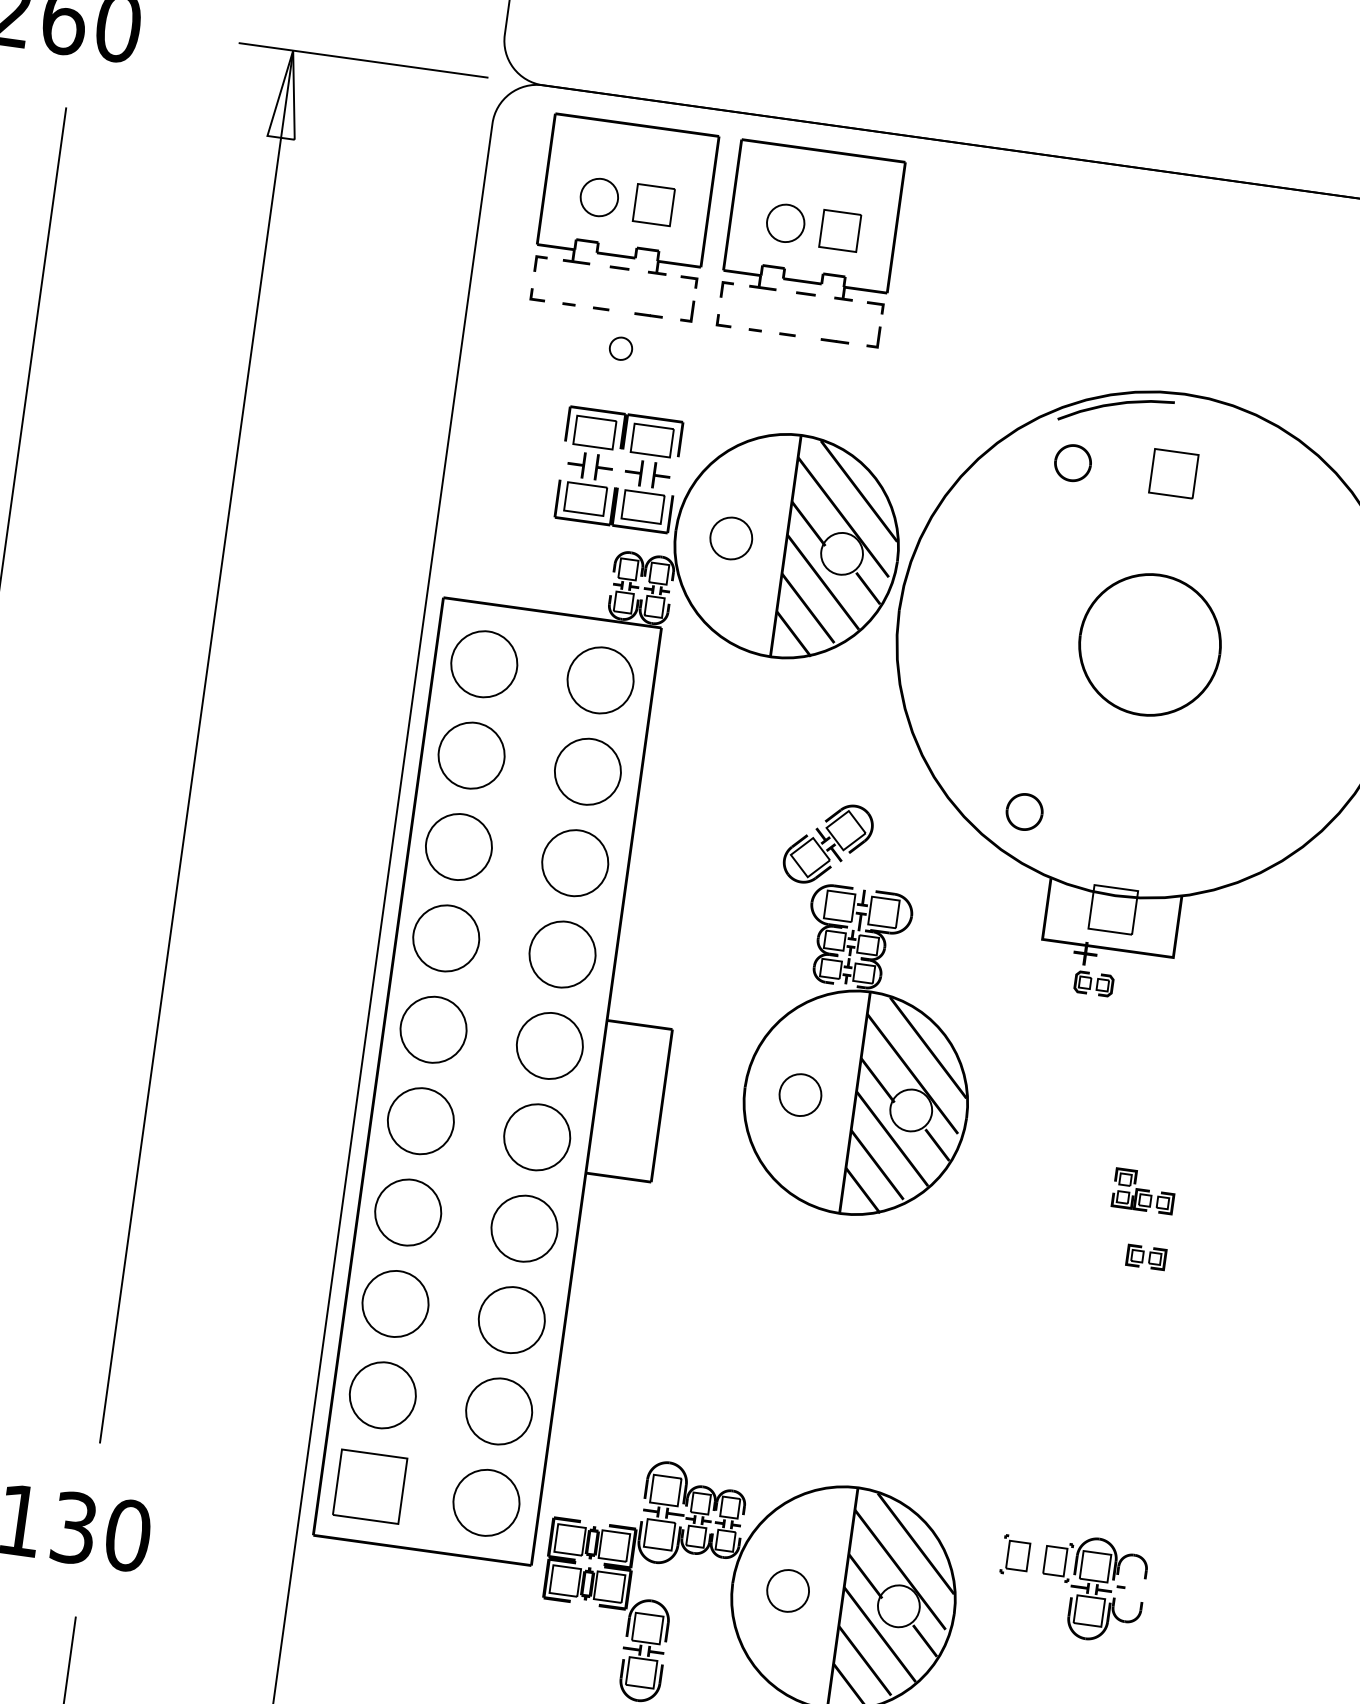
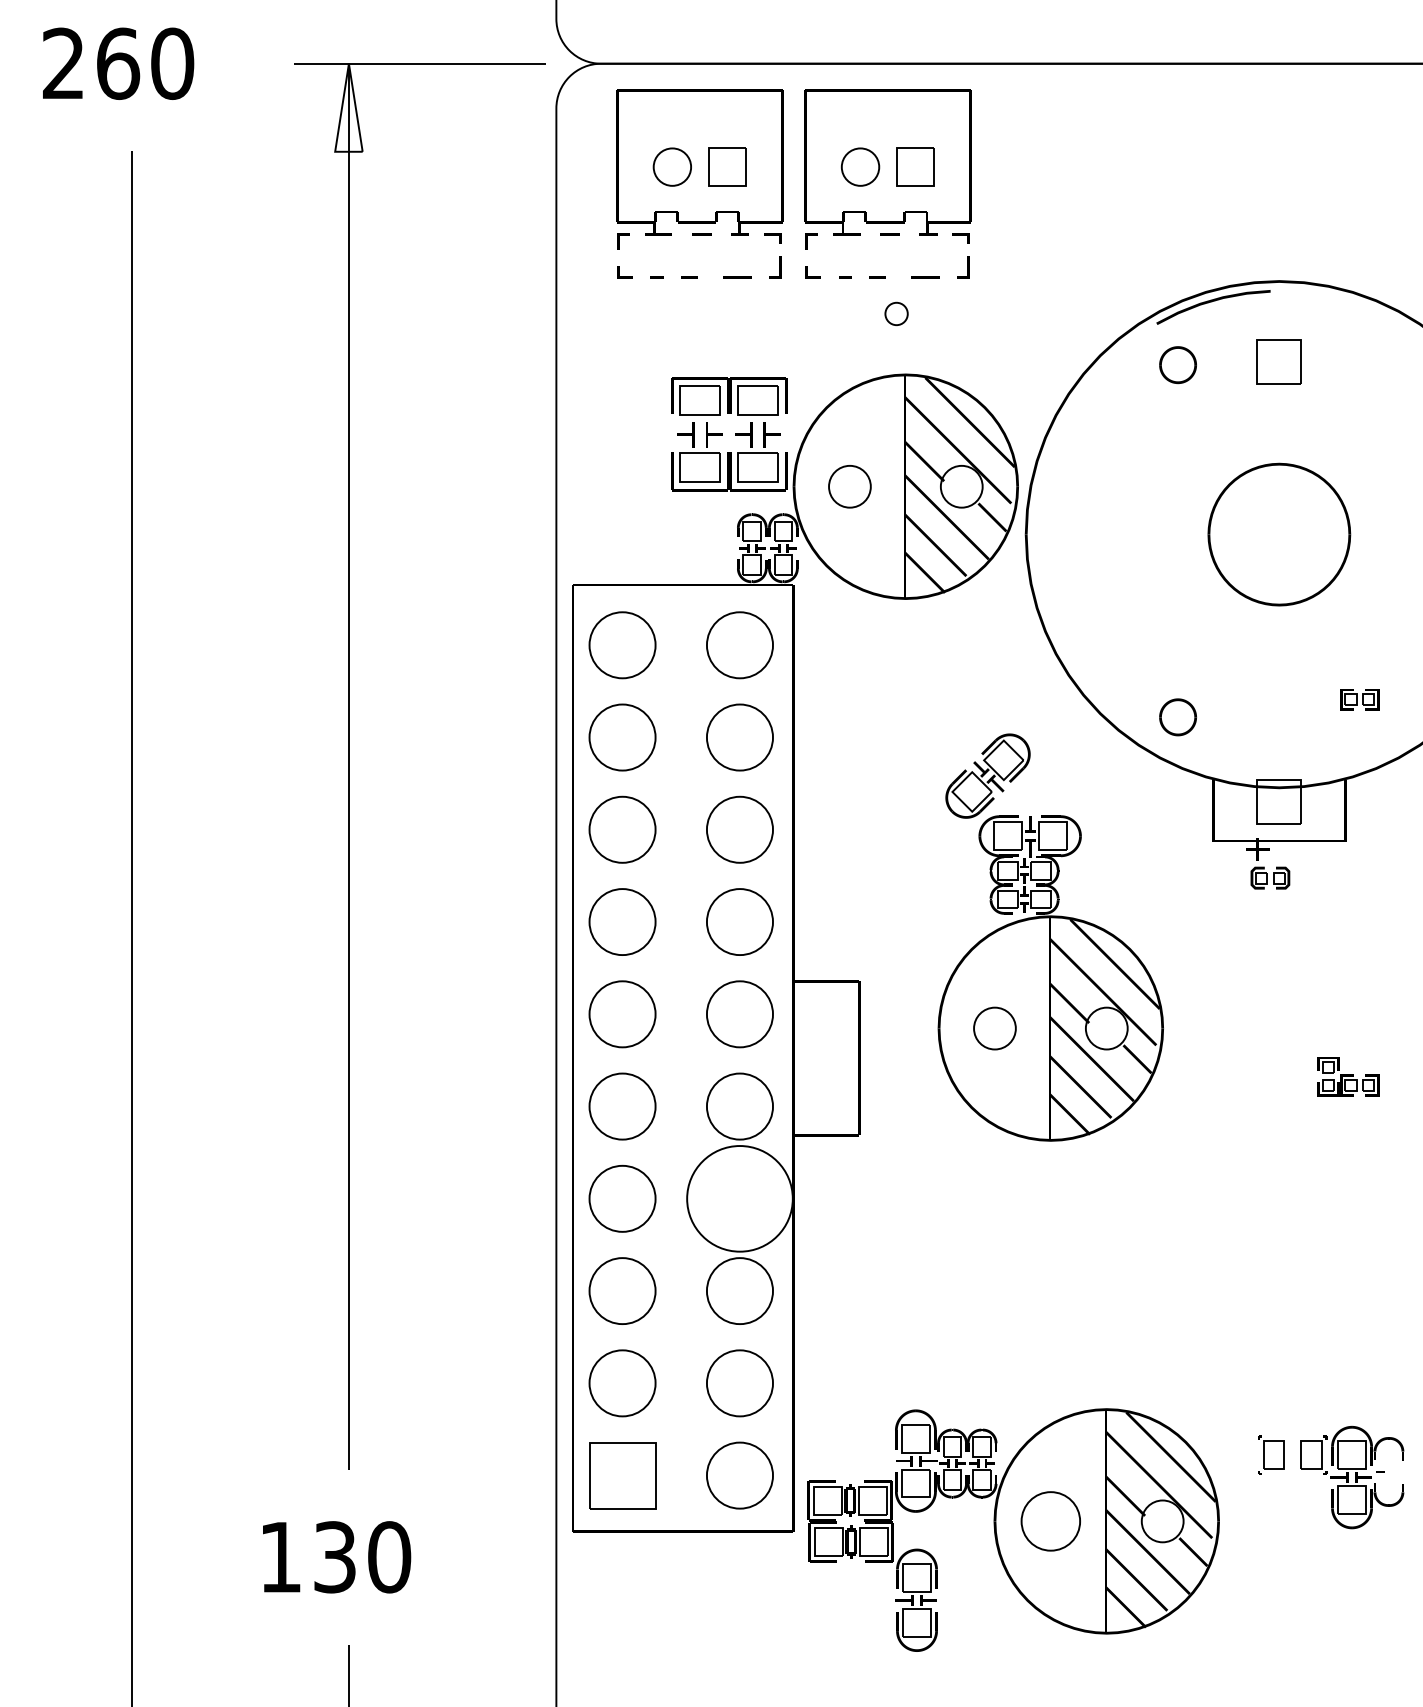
circle: (620, 348) -> (896, 313), moved
circle: (524, 1228) -> (739, 1198), size x1.6
part: (1146, 1257) -> (1359, 699), moved
circle: (787, 1590) -> (1050, 1521), size x1.4

